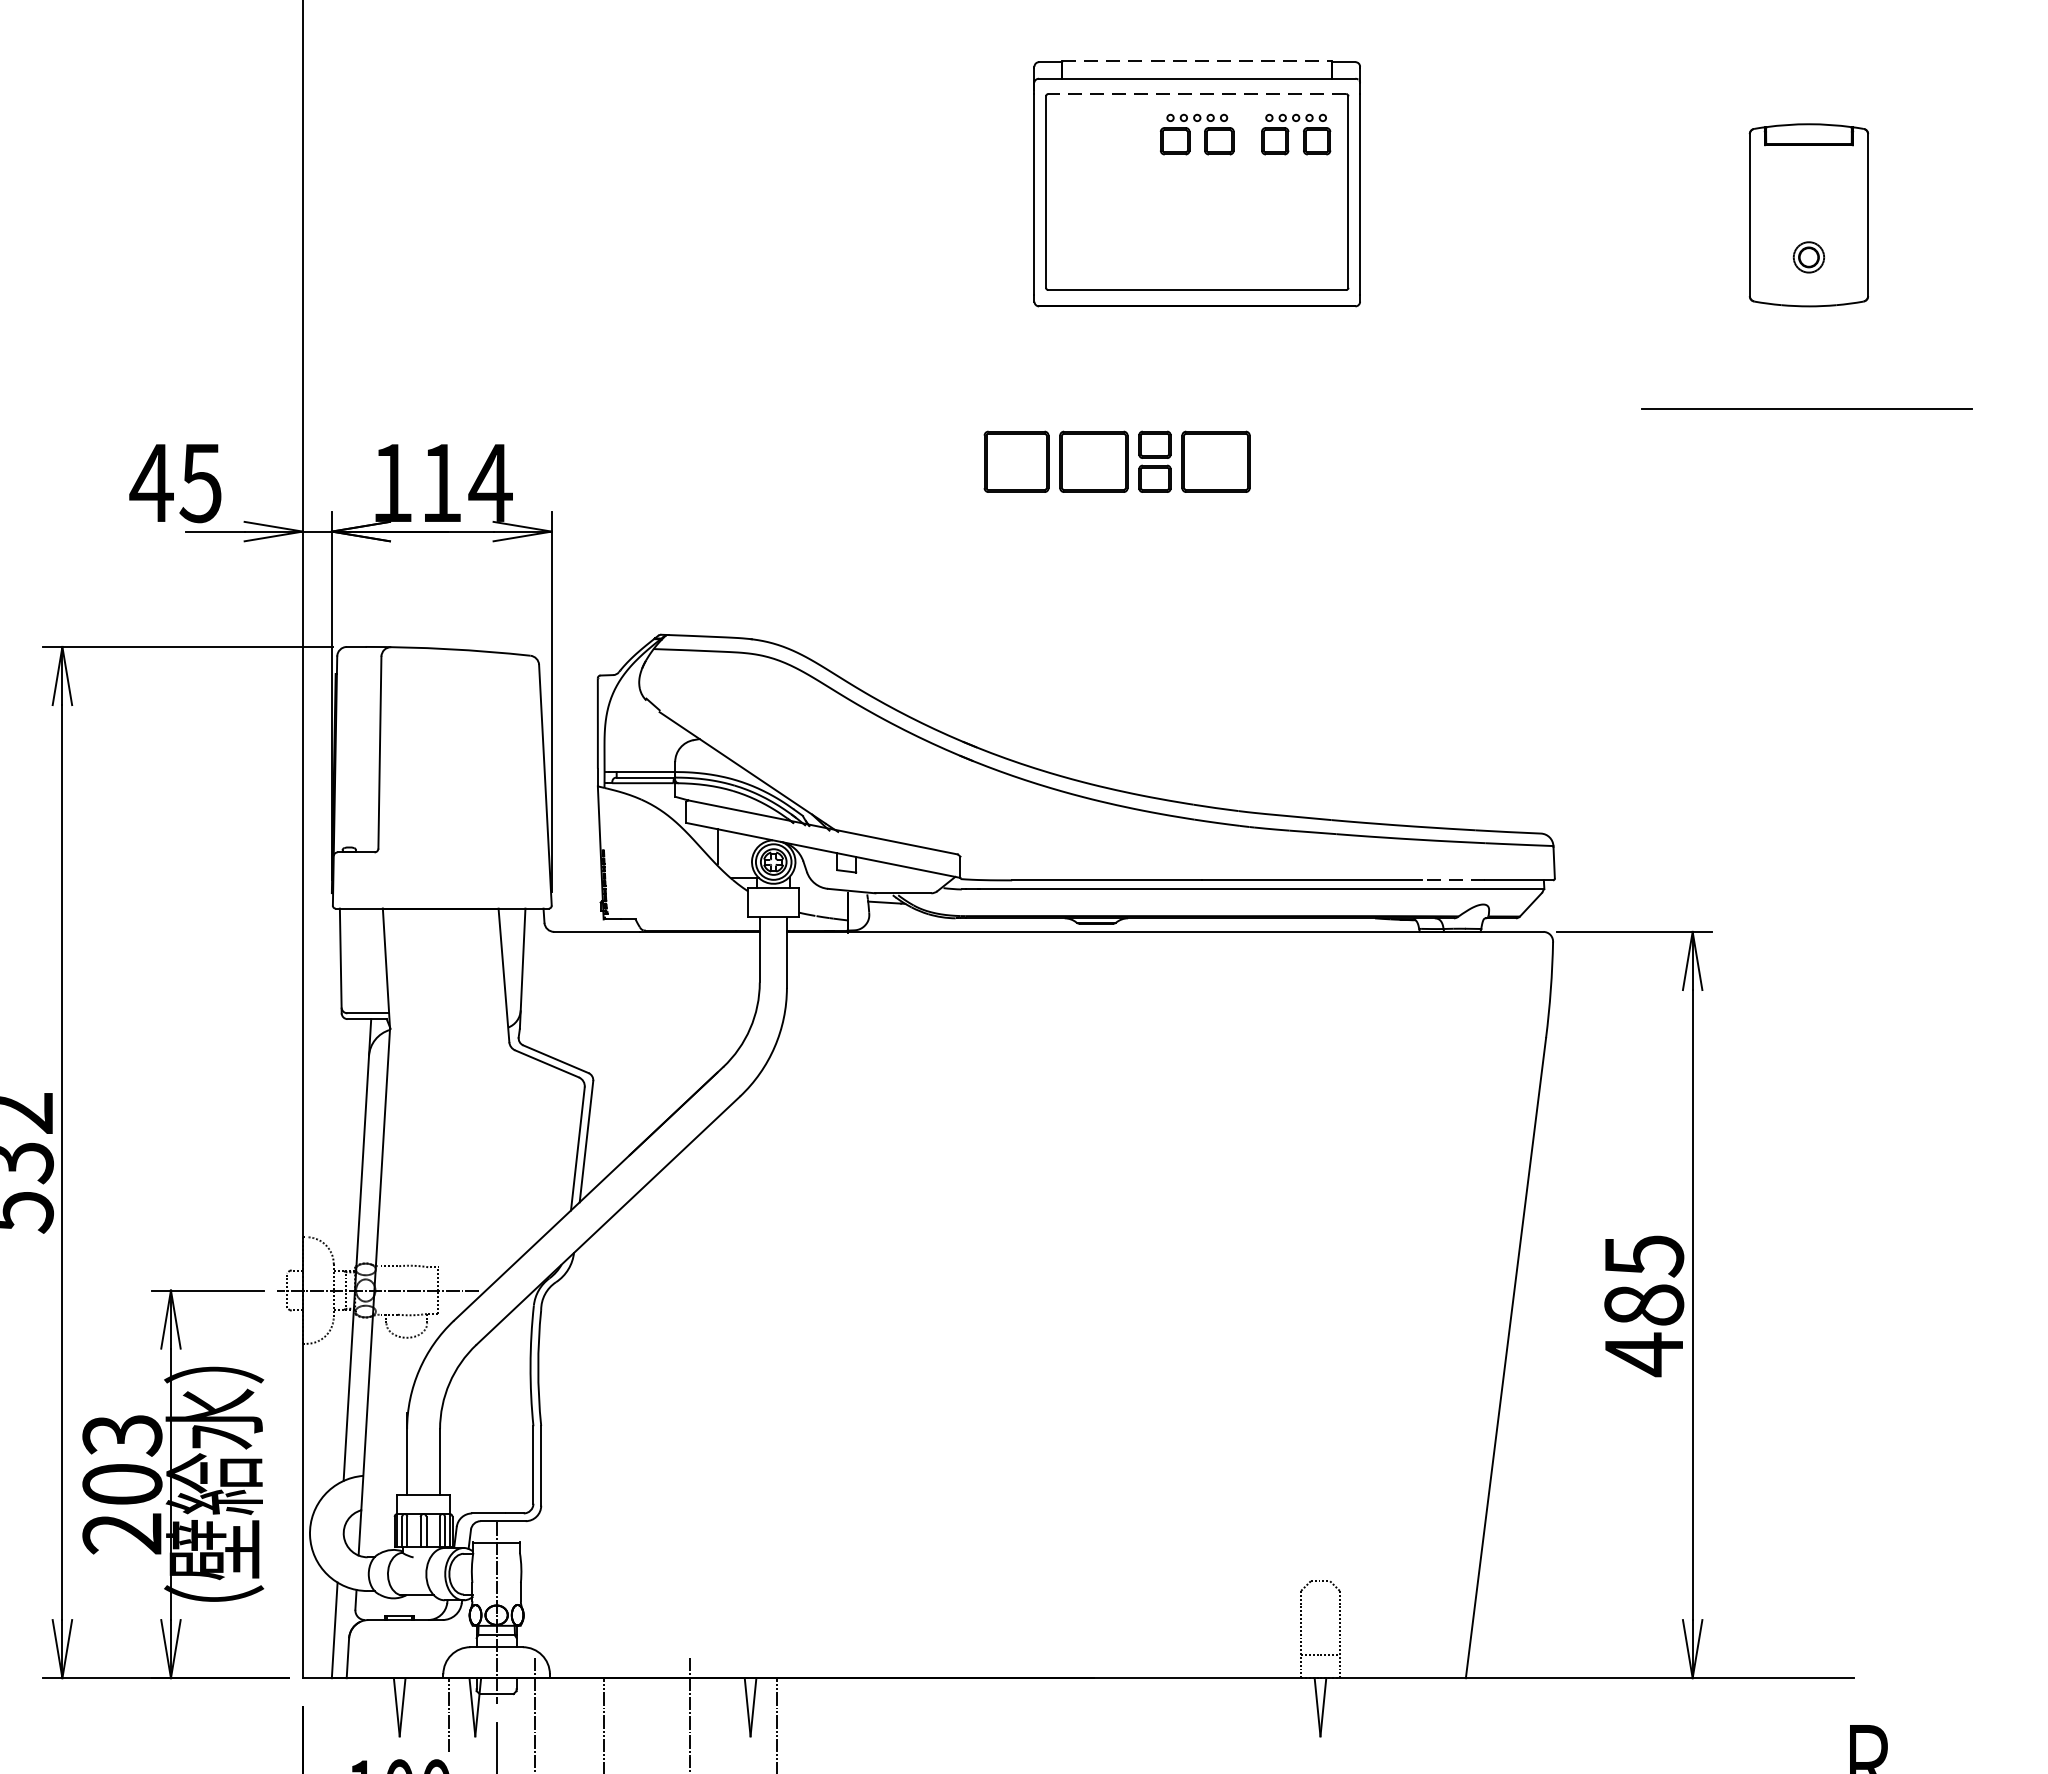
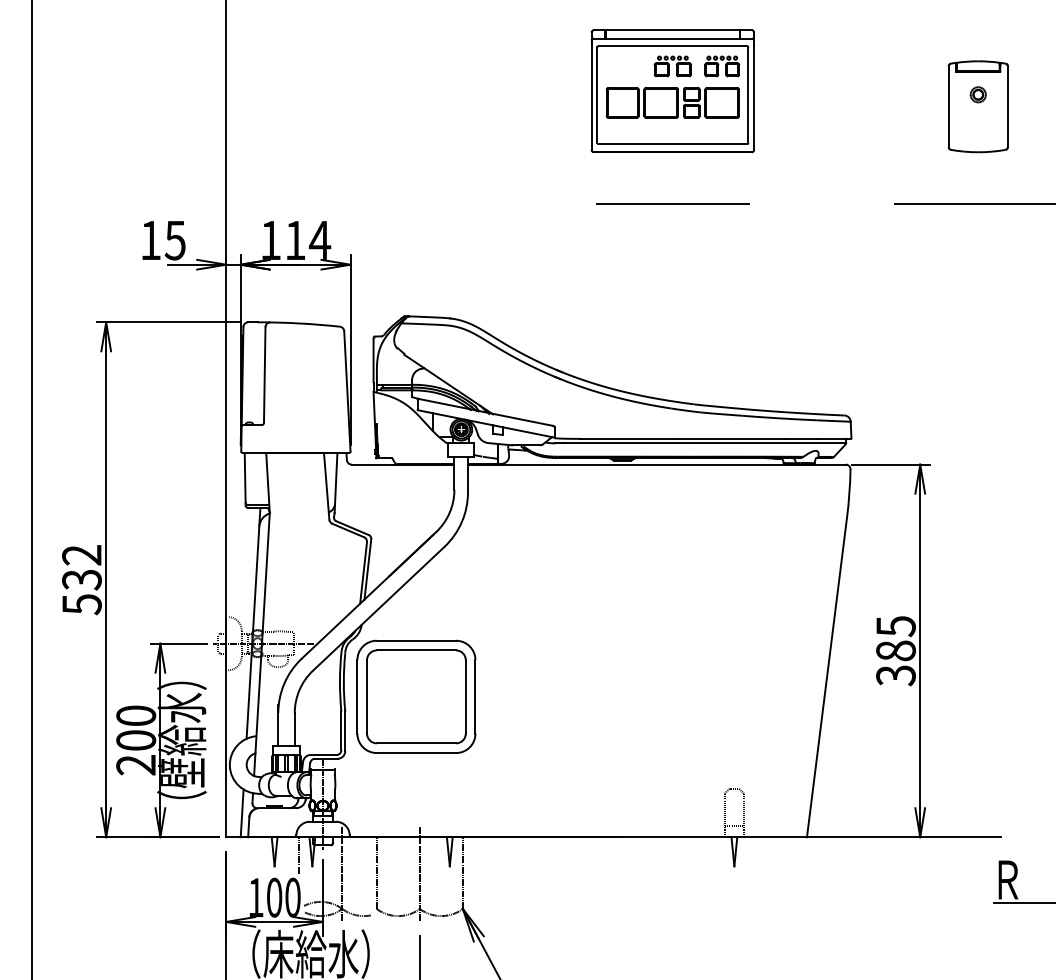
line: (1198, 60) -> (673, 29), dashed -> solid
line: (1196, 94) -> (672, 46), dashed -> solid
part: (1807, 256) -> (977, 94), moved
line: (1196, 408) -> (672, 203), added
part: (1116, 461) -> (672, 102), moved
text: (151, 483) -> (150, 240), 45 -> 15
line: (1452, 879) -> (800, 438), dashed -> solid
text: (1643, 1354) -> (895, 675), 485 -> 385
part: (683, 1396) -> (416, 696), added
text: (123, 1434) -> (136, 715), 203 -> 200

